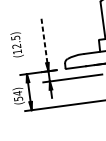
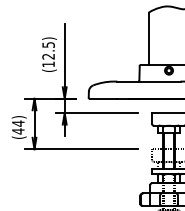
line: (44, 40) -> (64, 55), dashed -> solid
text: (17, 44) -> (49, 54), moved
text: (18, 99) -> (18, 131), (54) -> (44)

